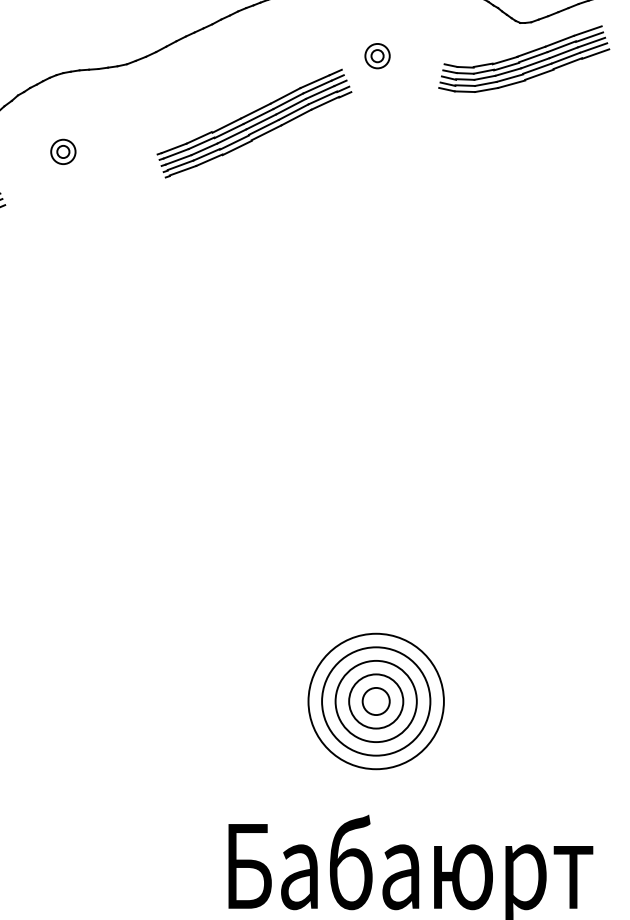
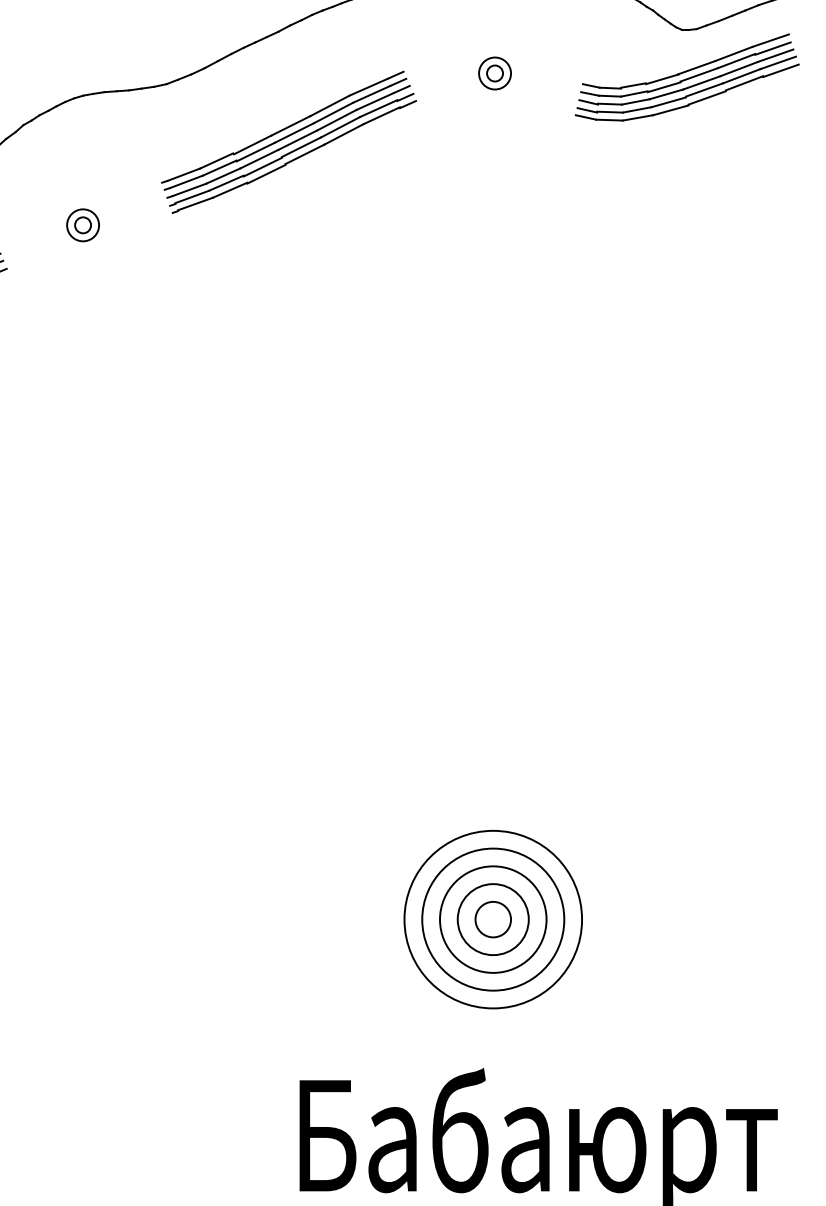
part: (254, 123) -> (289, 142), moved
part: (63, 151) -> (83, 224), moved

